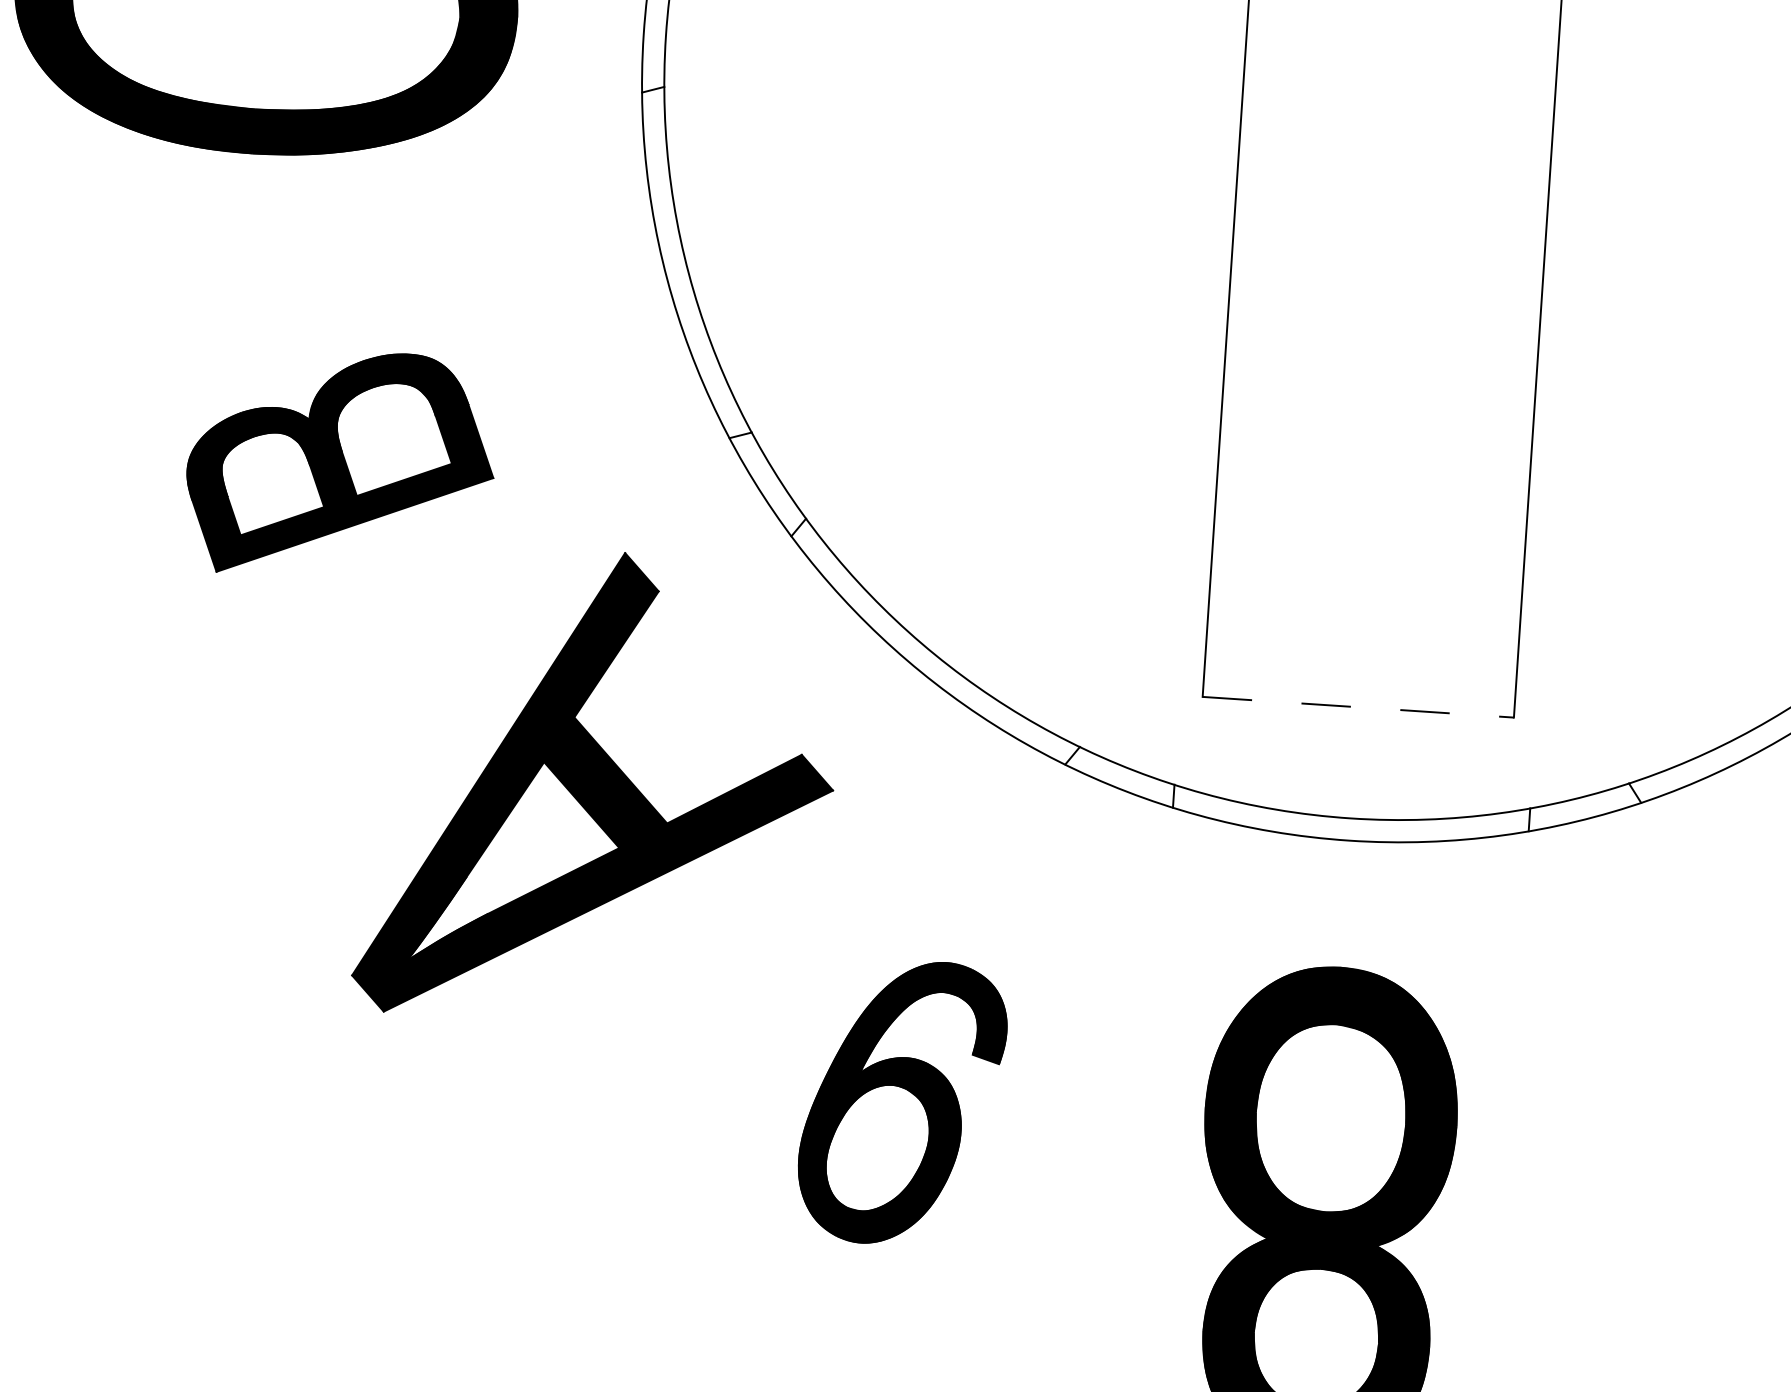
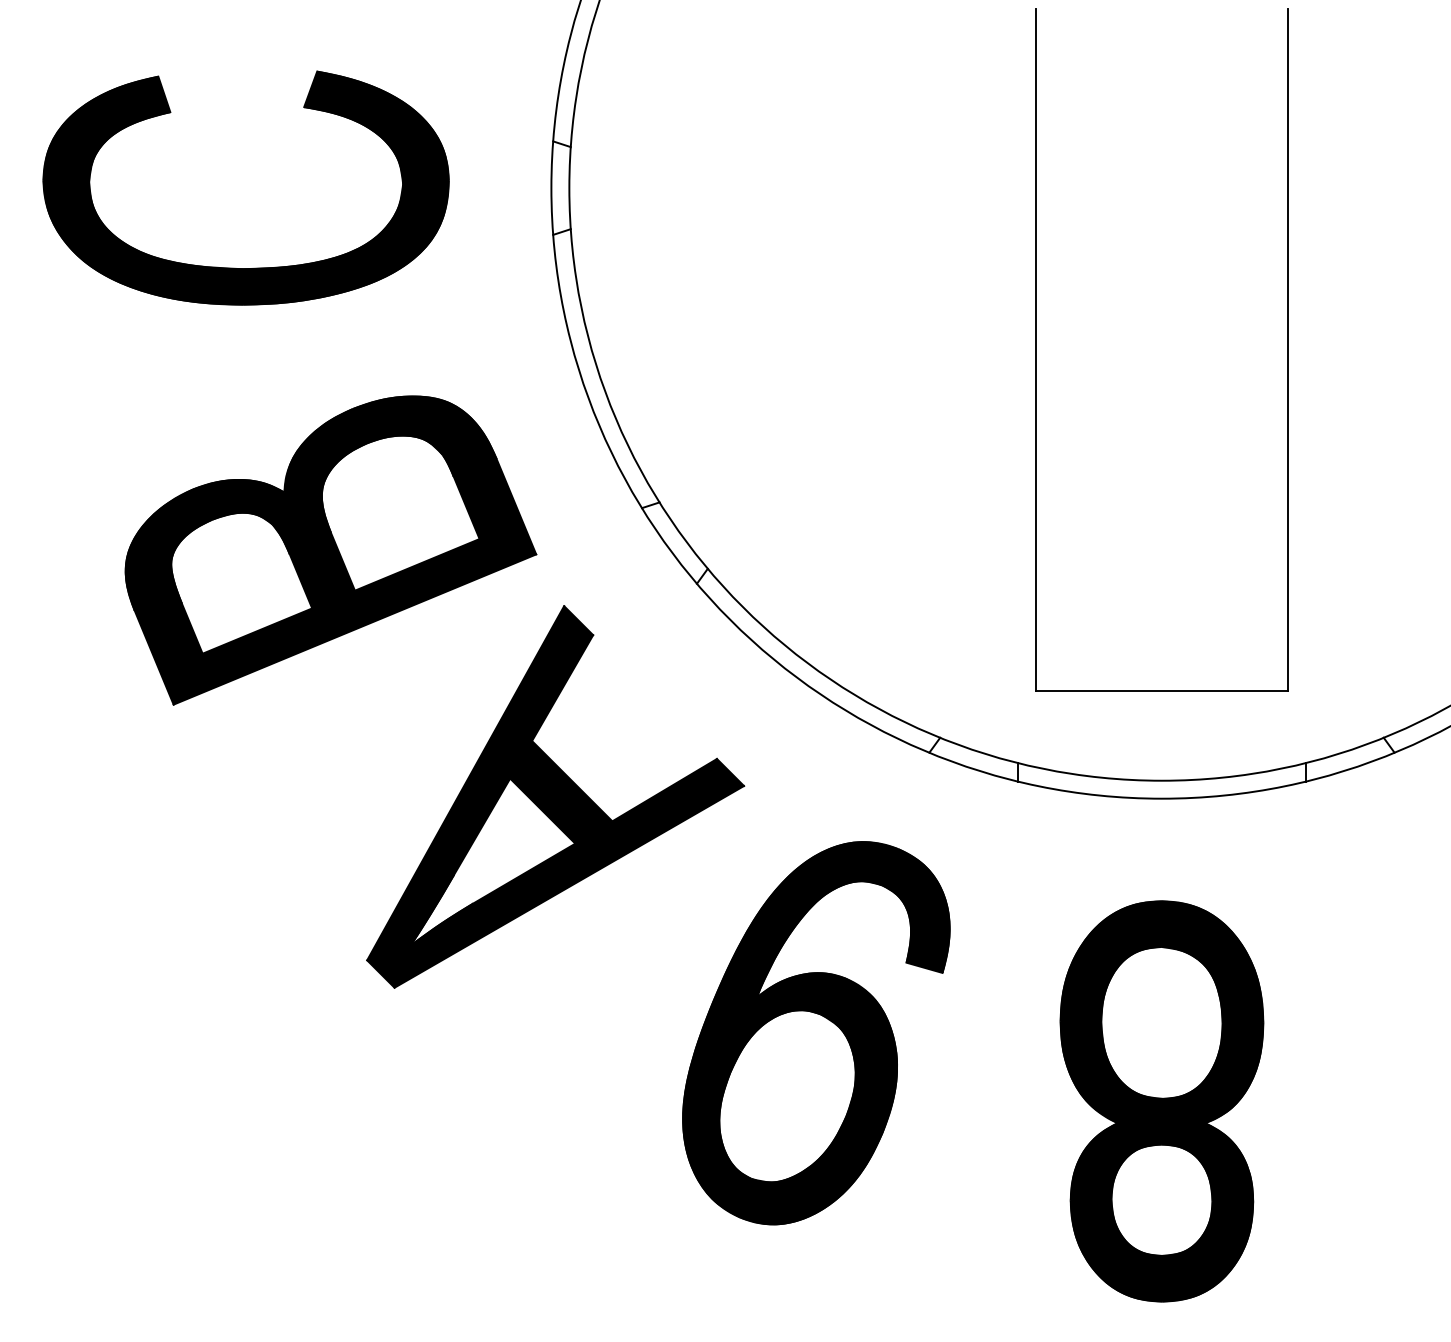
part: (340, 464) -> (330, 550), size x1.67
line: (1357, 706) -> (1161, 690), dashed -> solid
part: (902, 1102) -> (816, 1033), size x1.67

